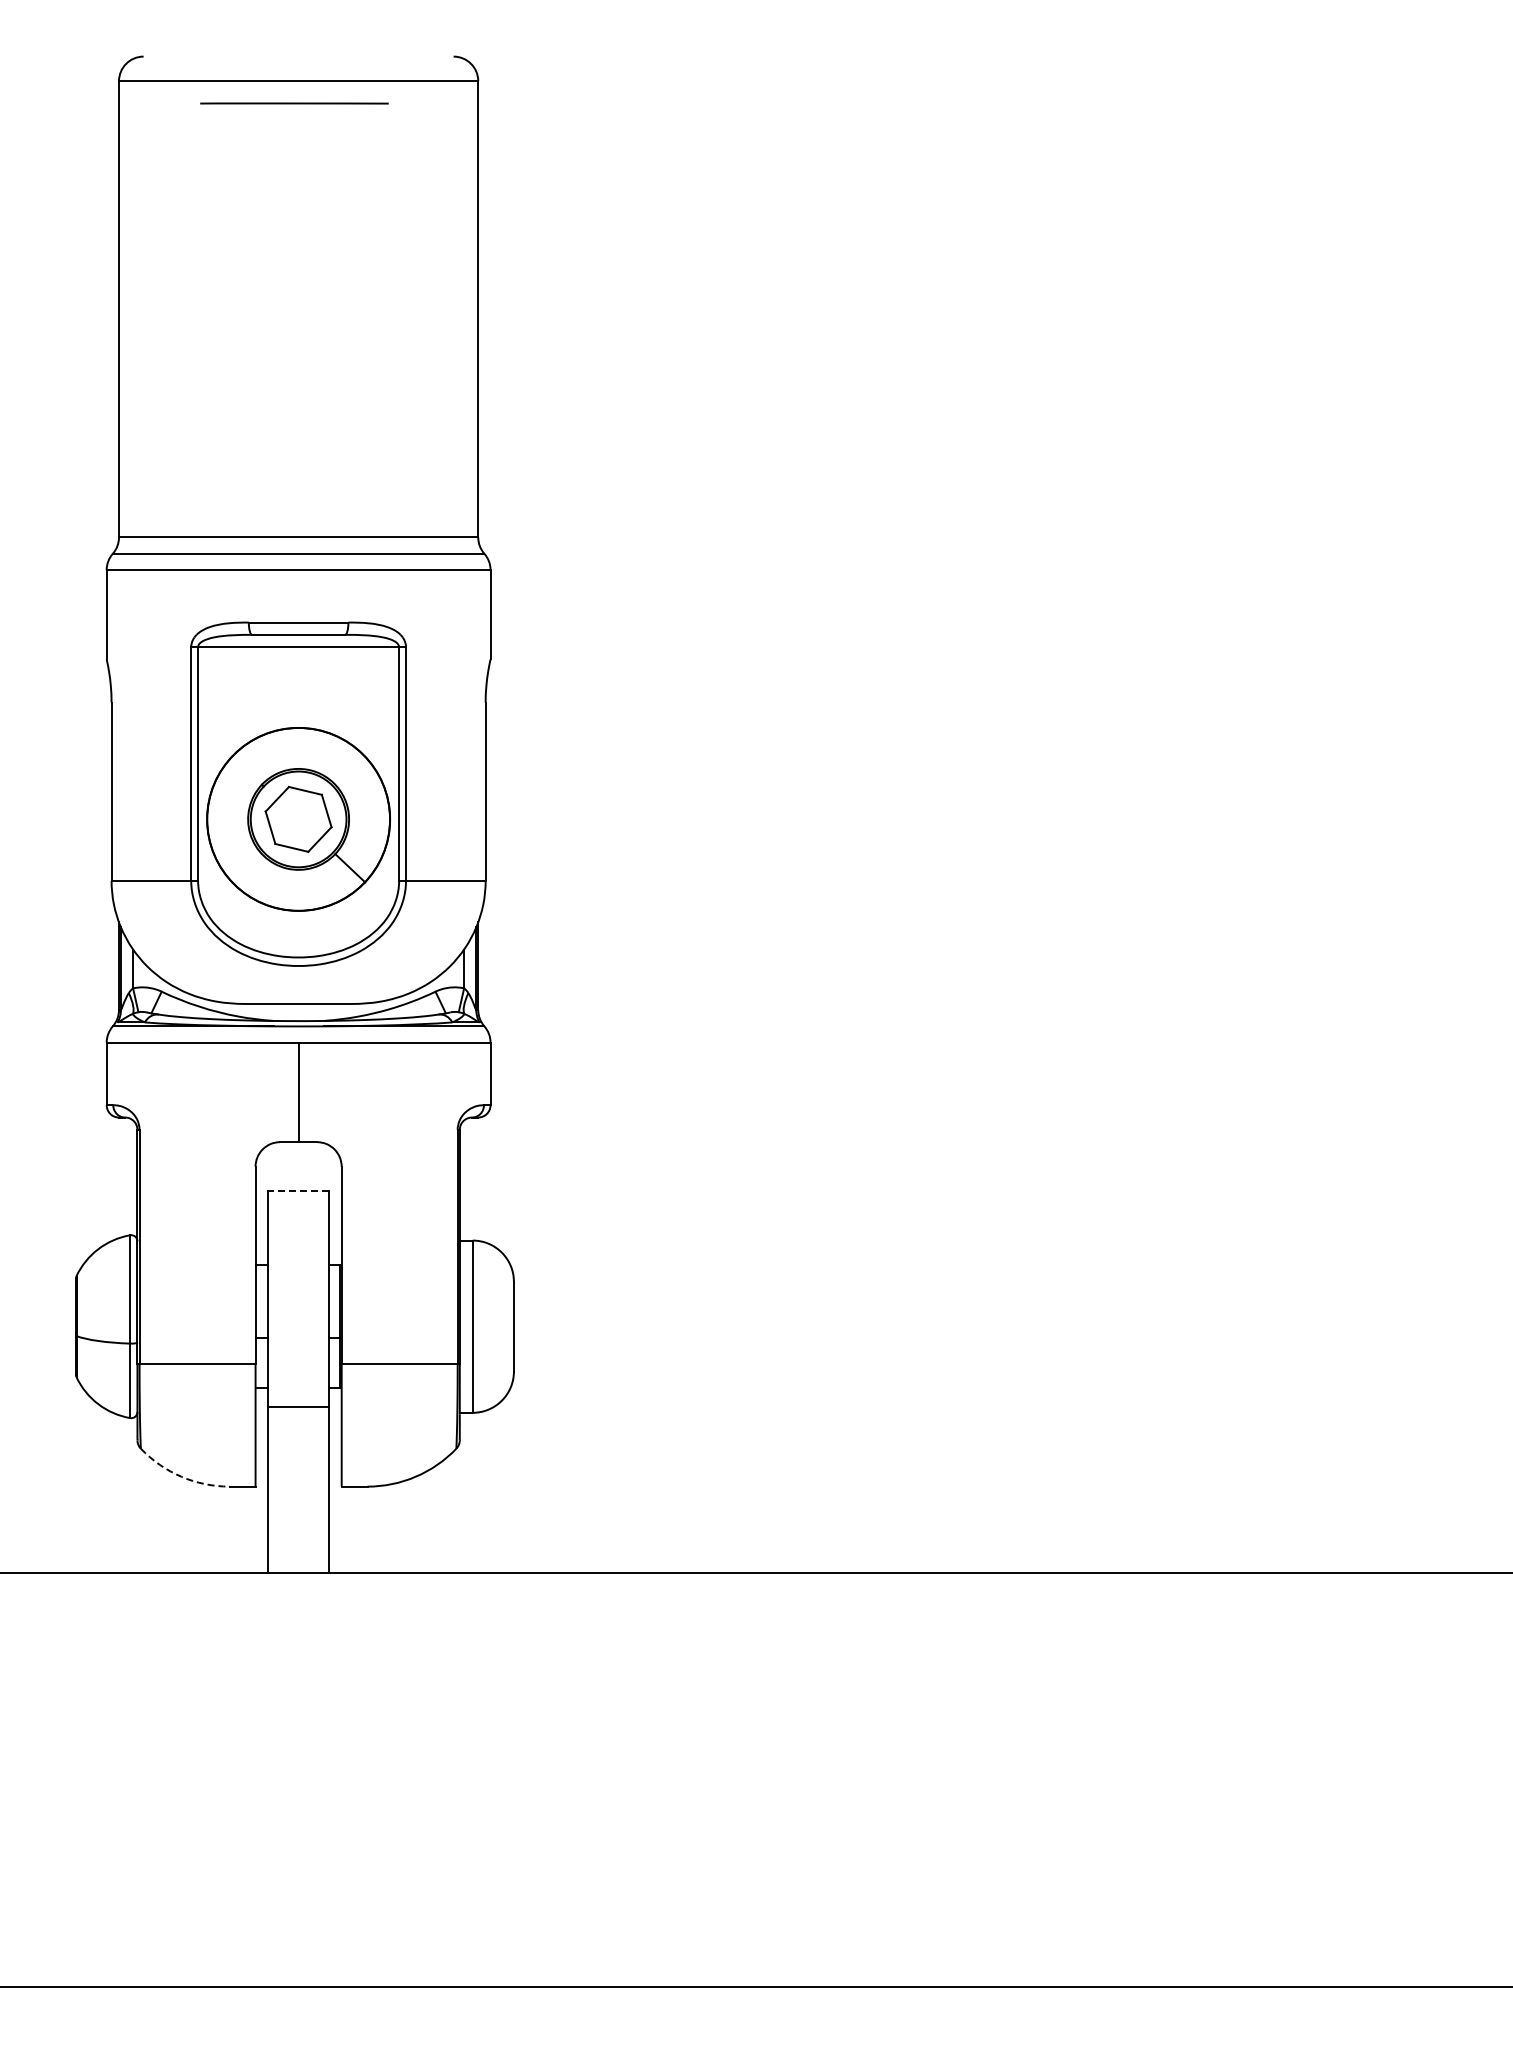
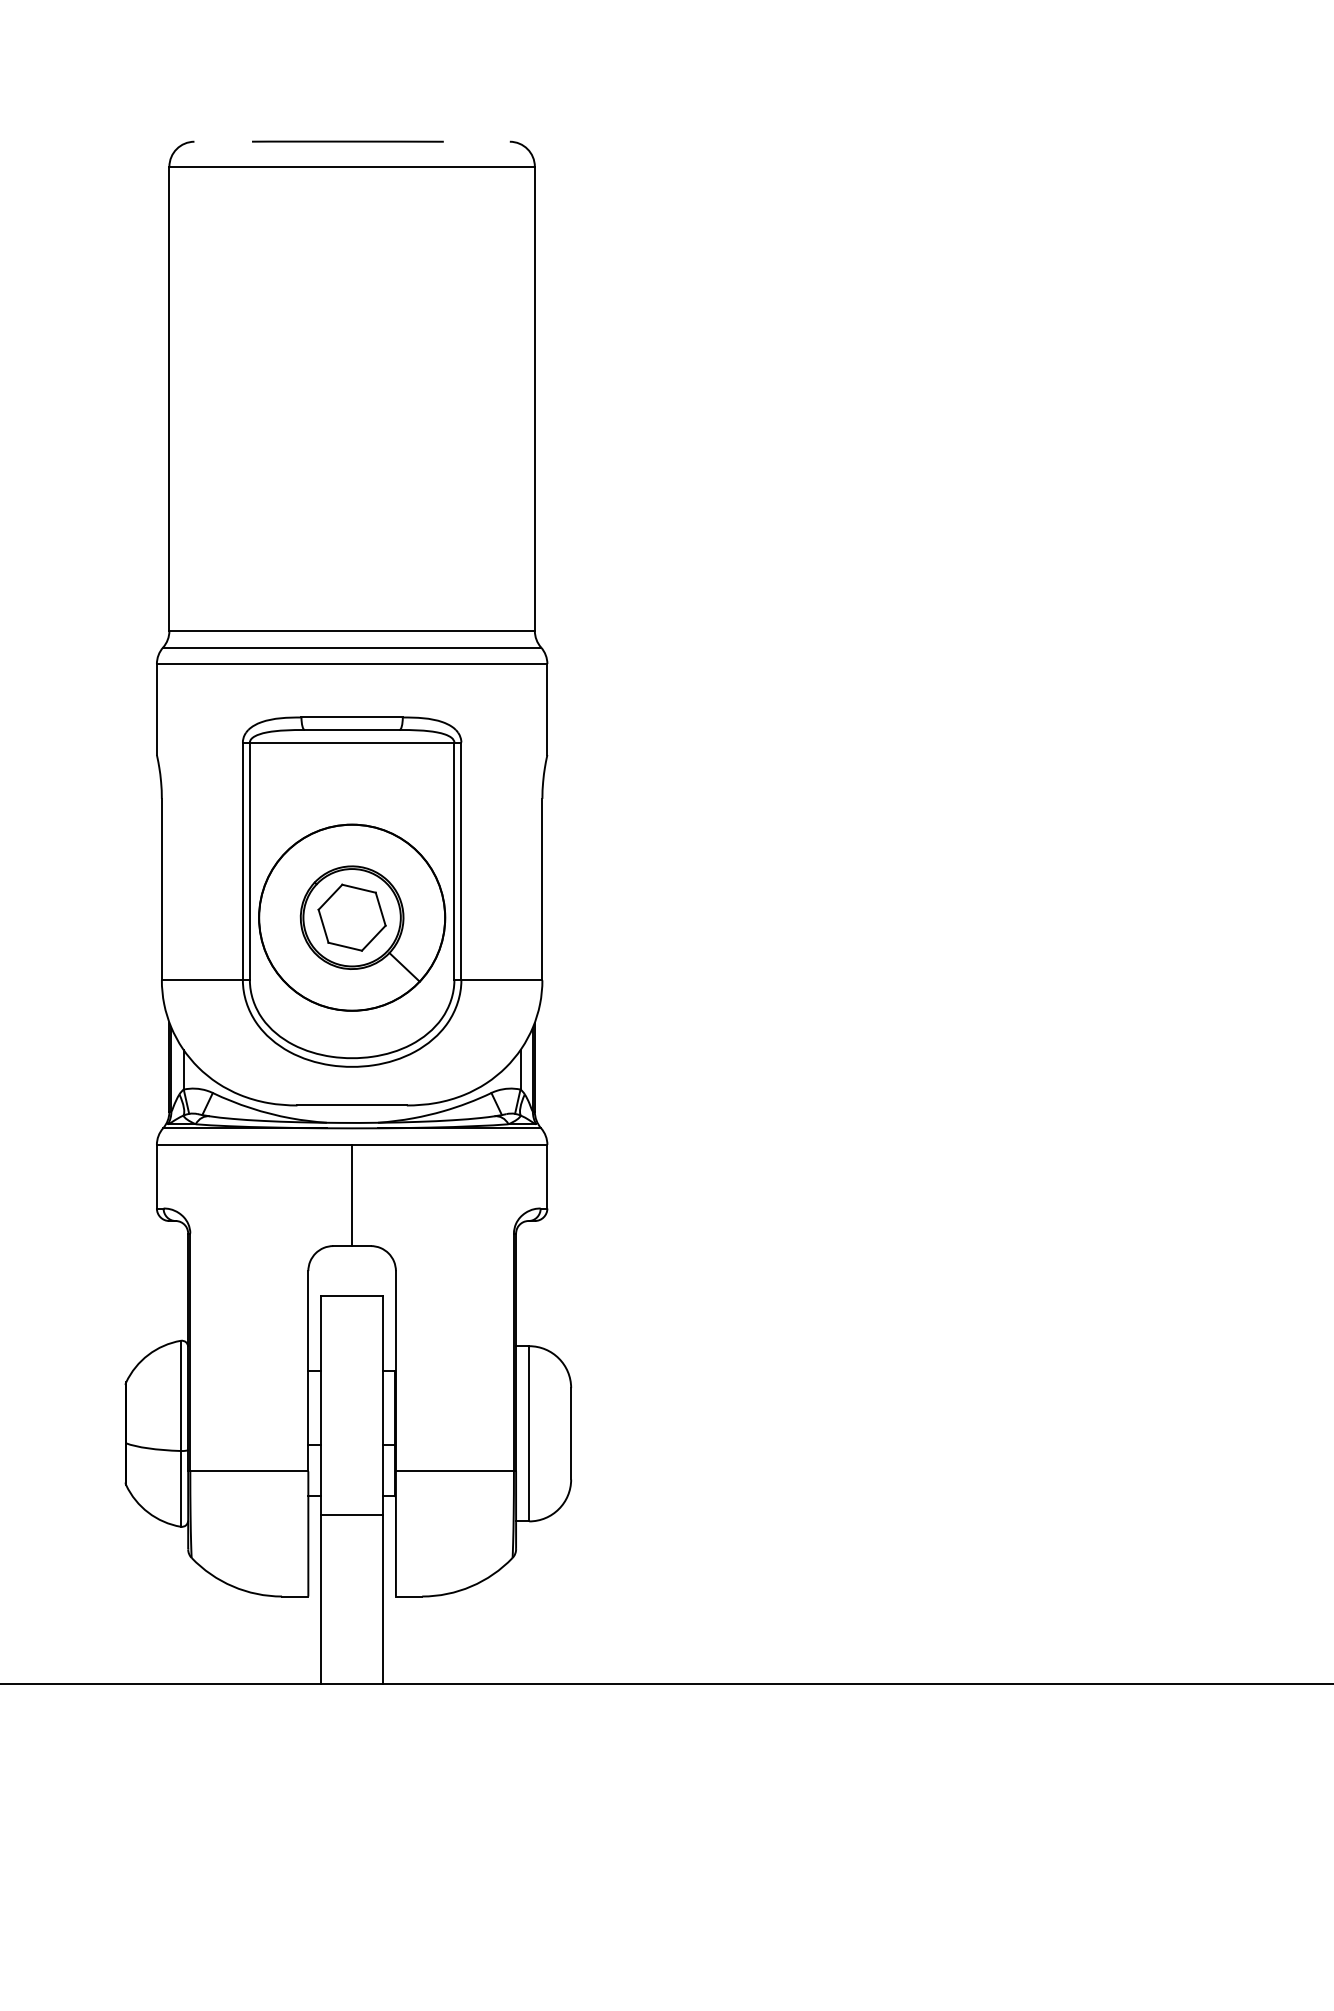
line: (294, 103) -> (347, 141), moved
line: (298, 1191) -> (352, 1296), dashed -> solid
arc: (181, 1476) -> (232, 1586), dashed -> solid

